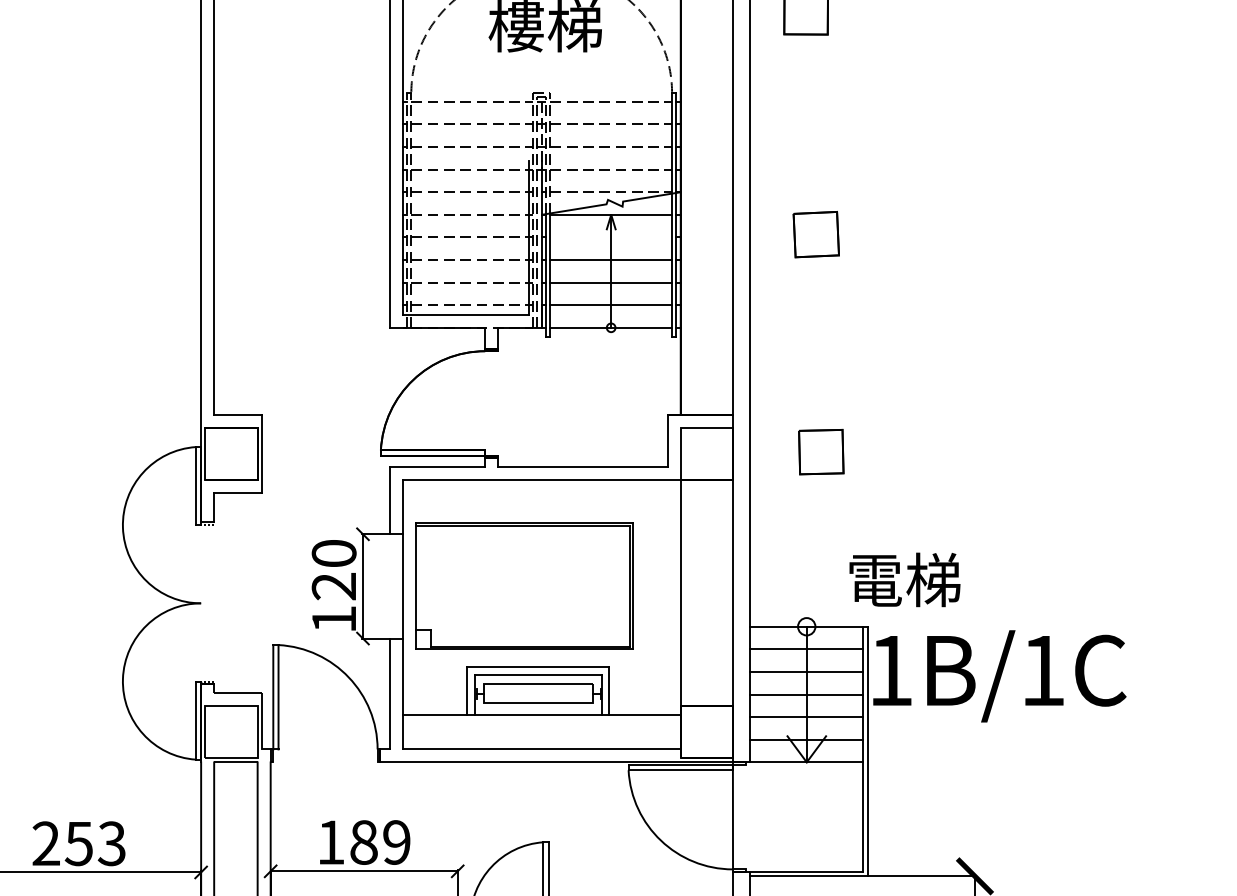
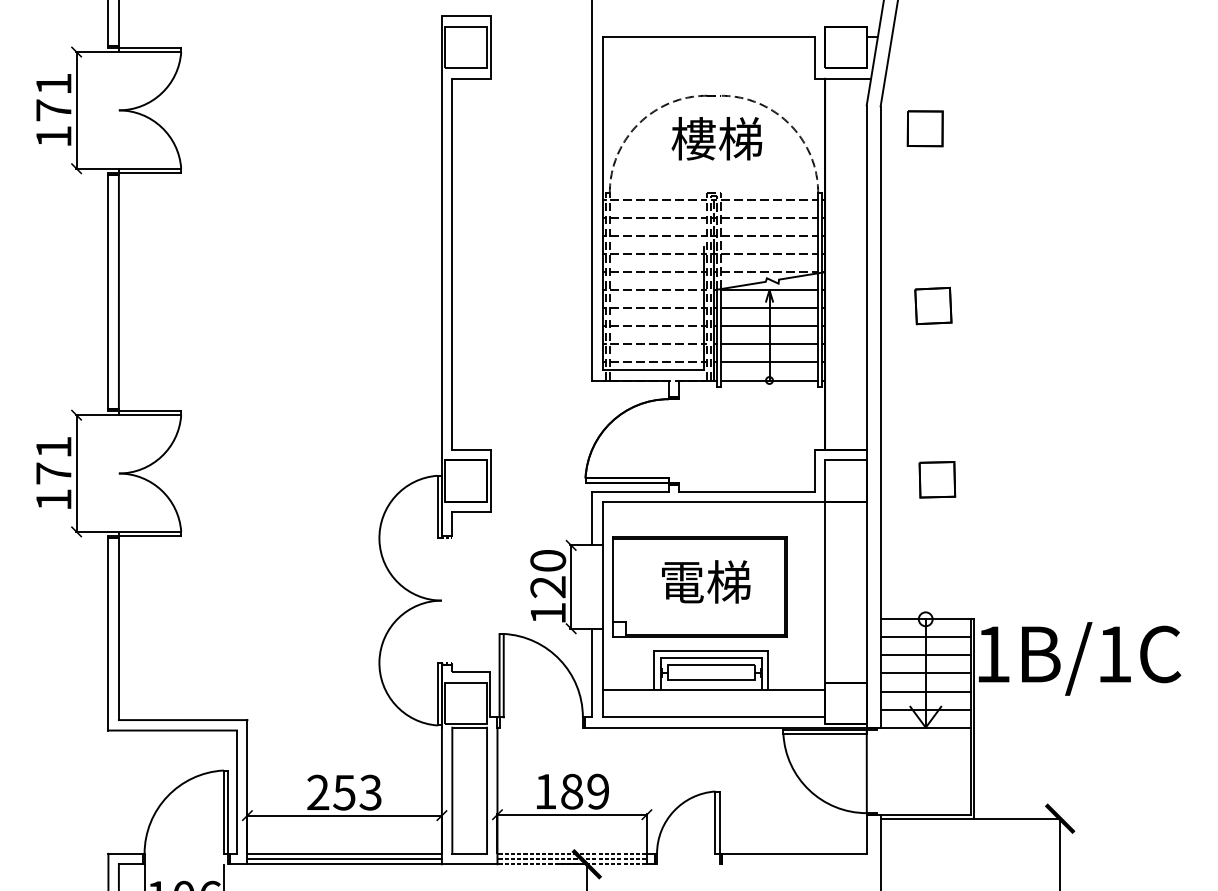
line: (611, 237) -> (769, 308), added
text: (905, 579) -> (706, 581), moved

